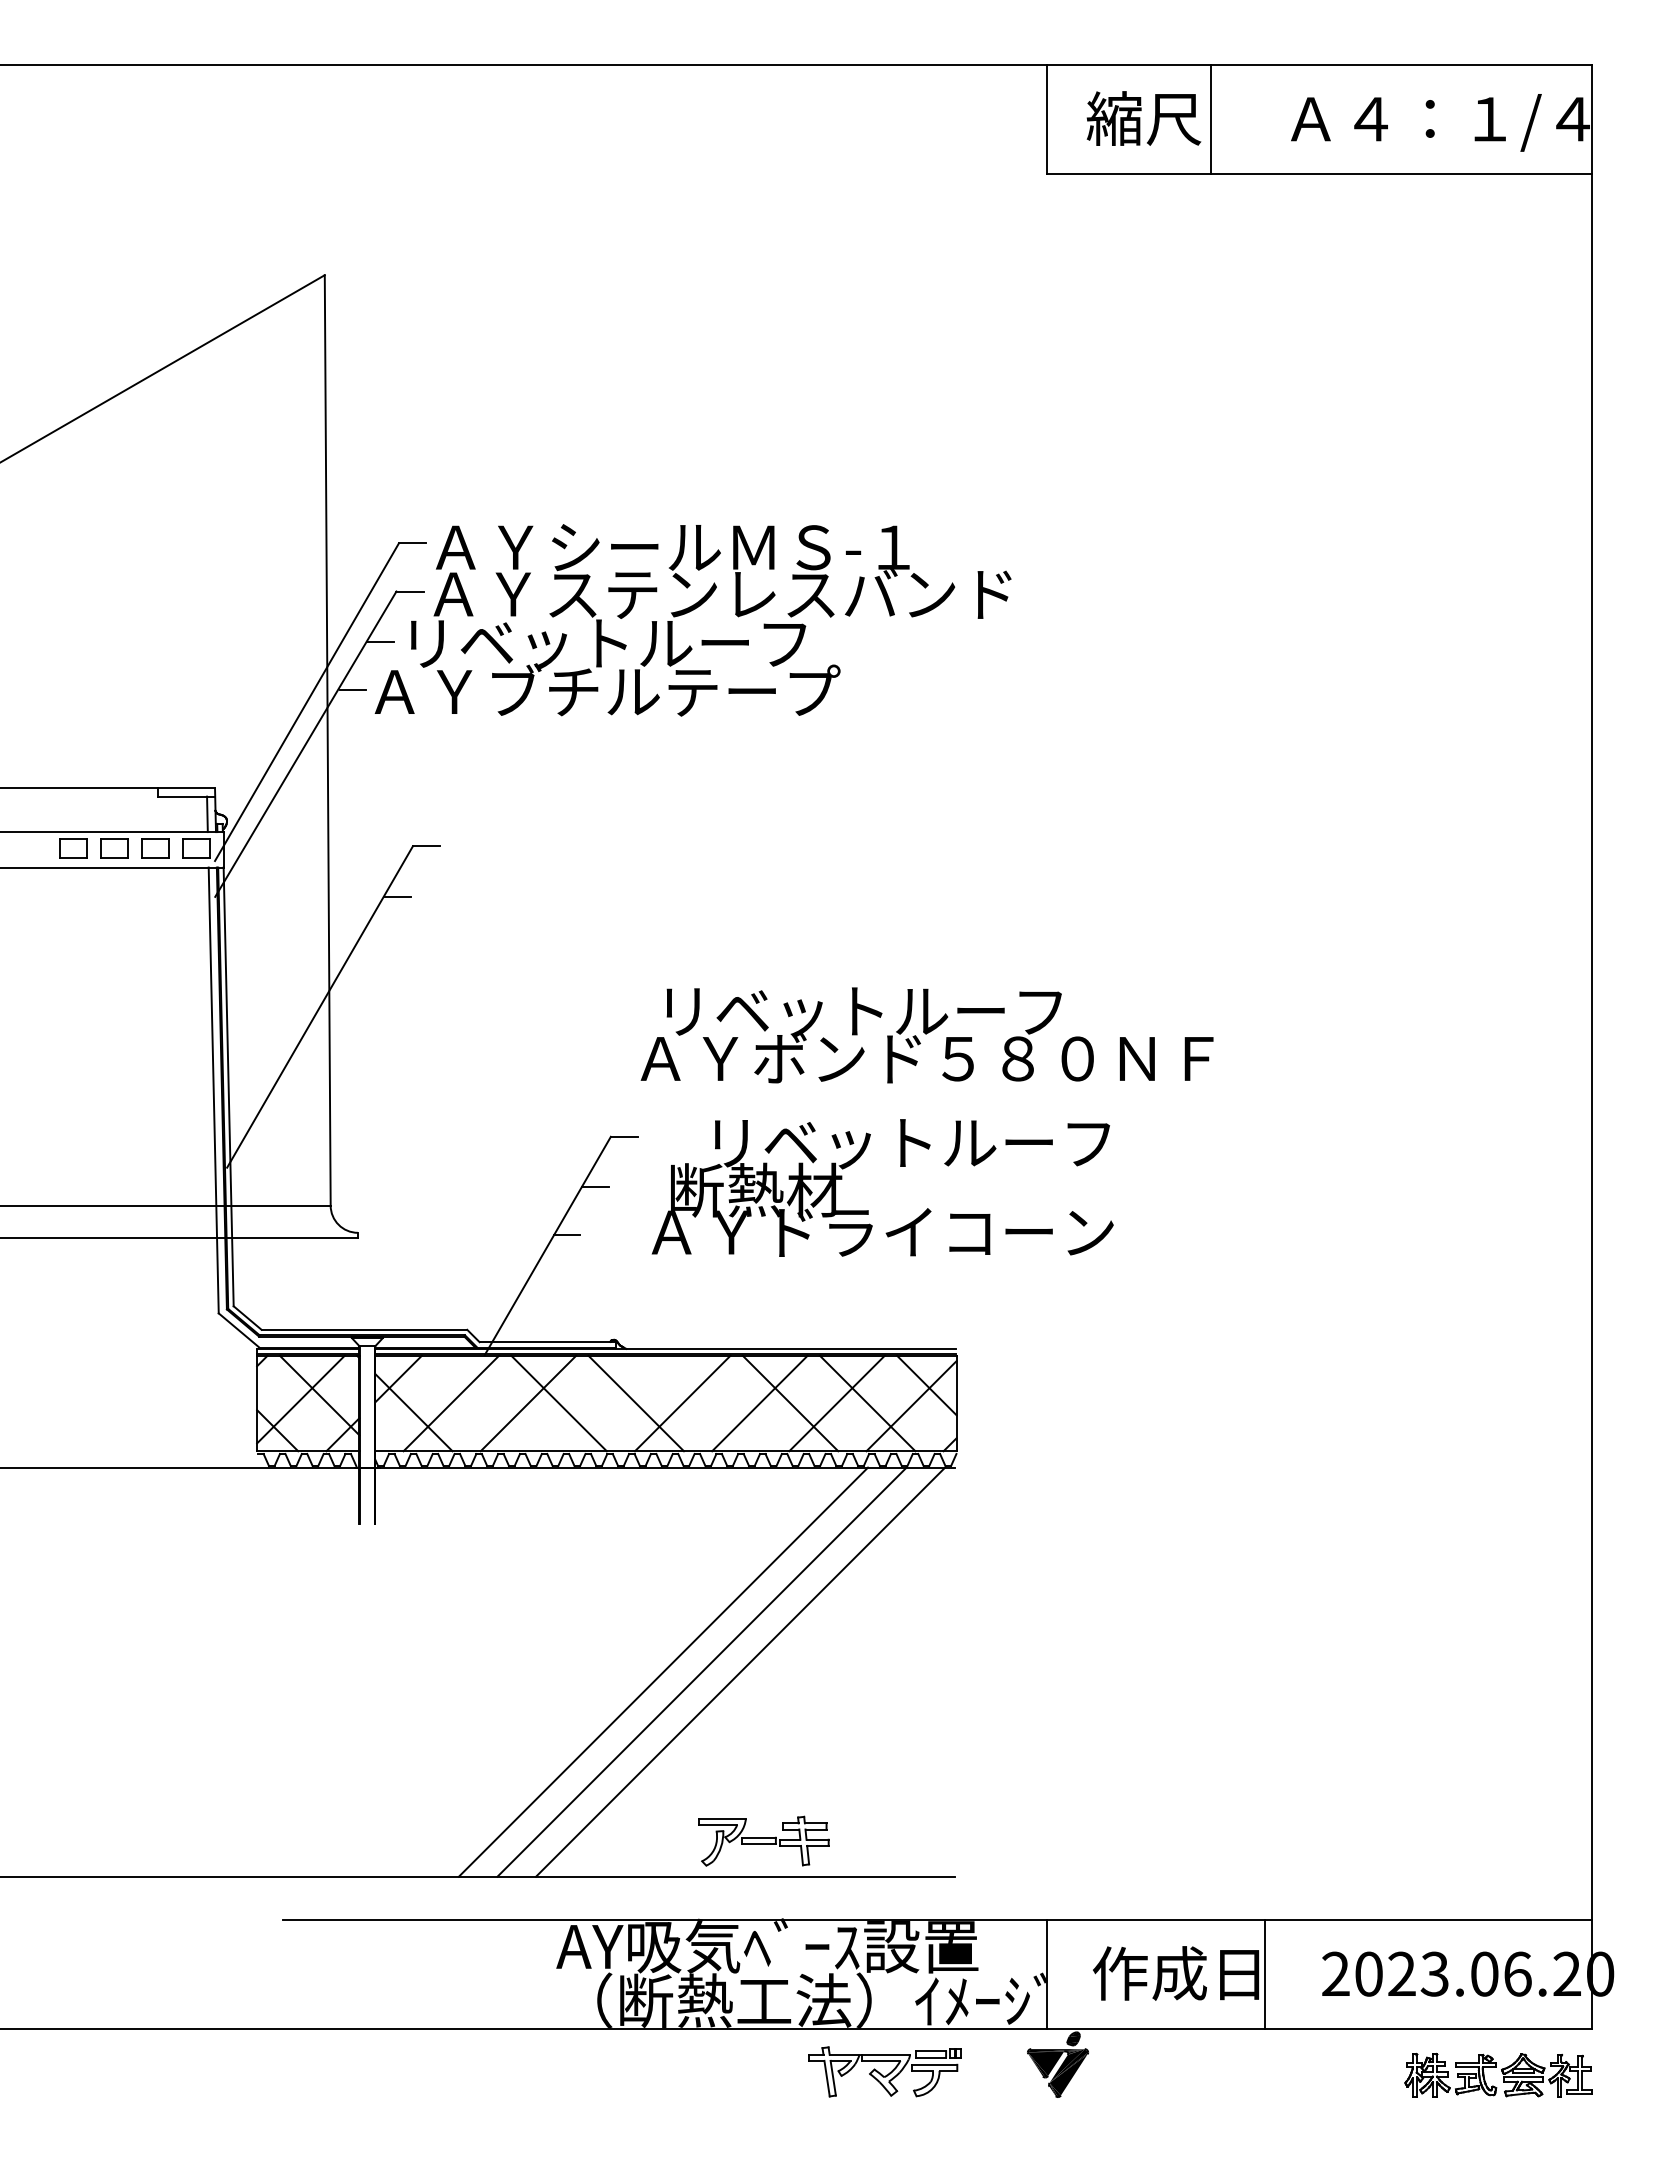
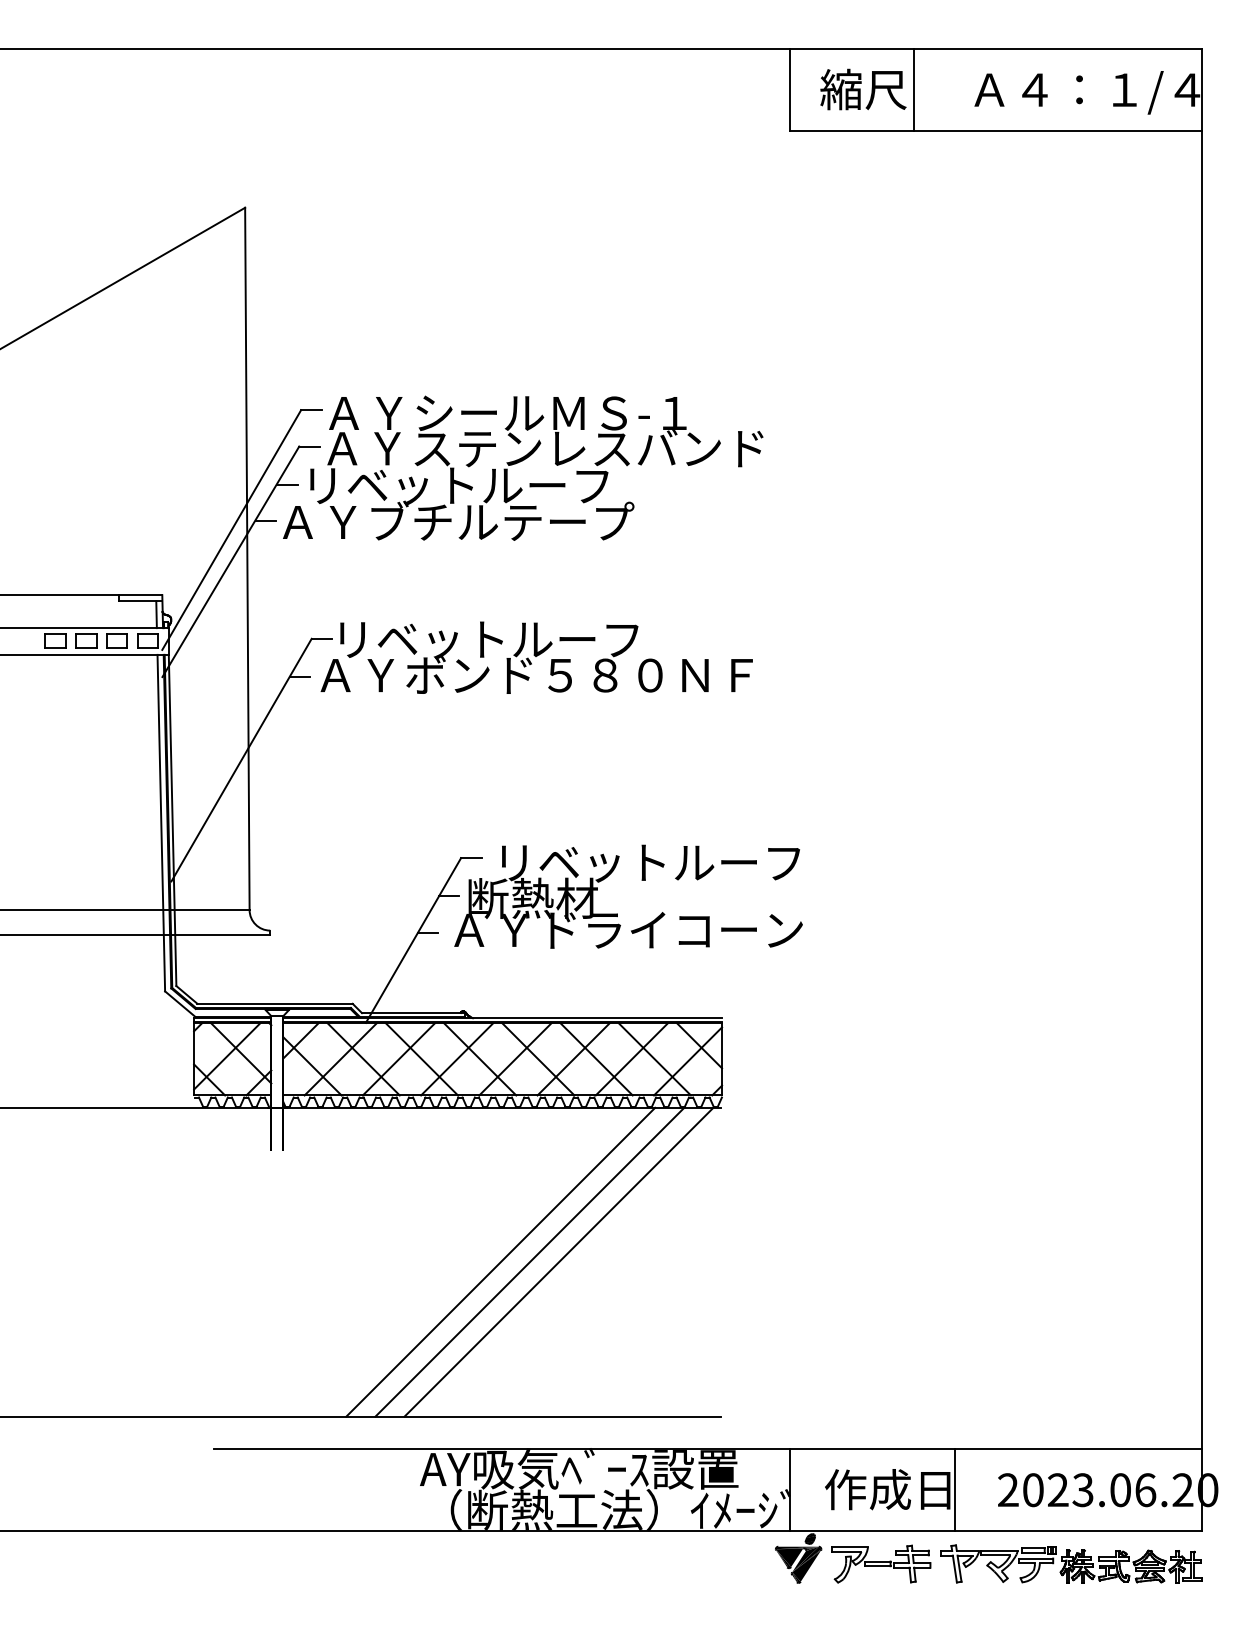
text: (926, 1035) -> (536, 657), moved
text: (882, 1187) -> (628, 896), moved
line: (481, 1403) -> (363, 1059), added
line: (605, 1403) -> (457, 1059), added
line: (713, 1403) -> (538, 1059), added
part: (763, 1840) -> (881, 1563), moved
part: (884, 2071) -> (998, 1563), moved

